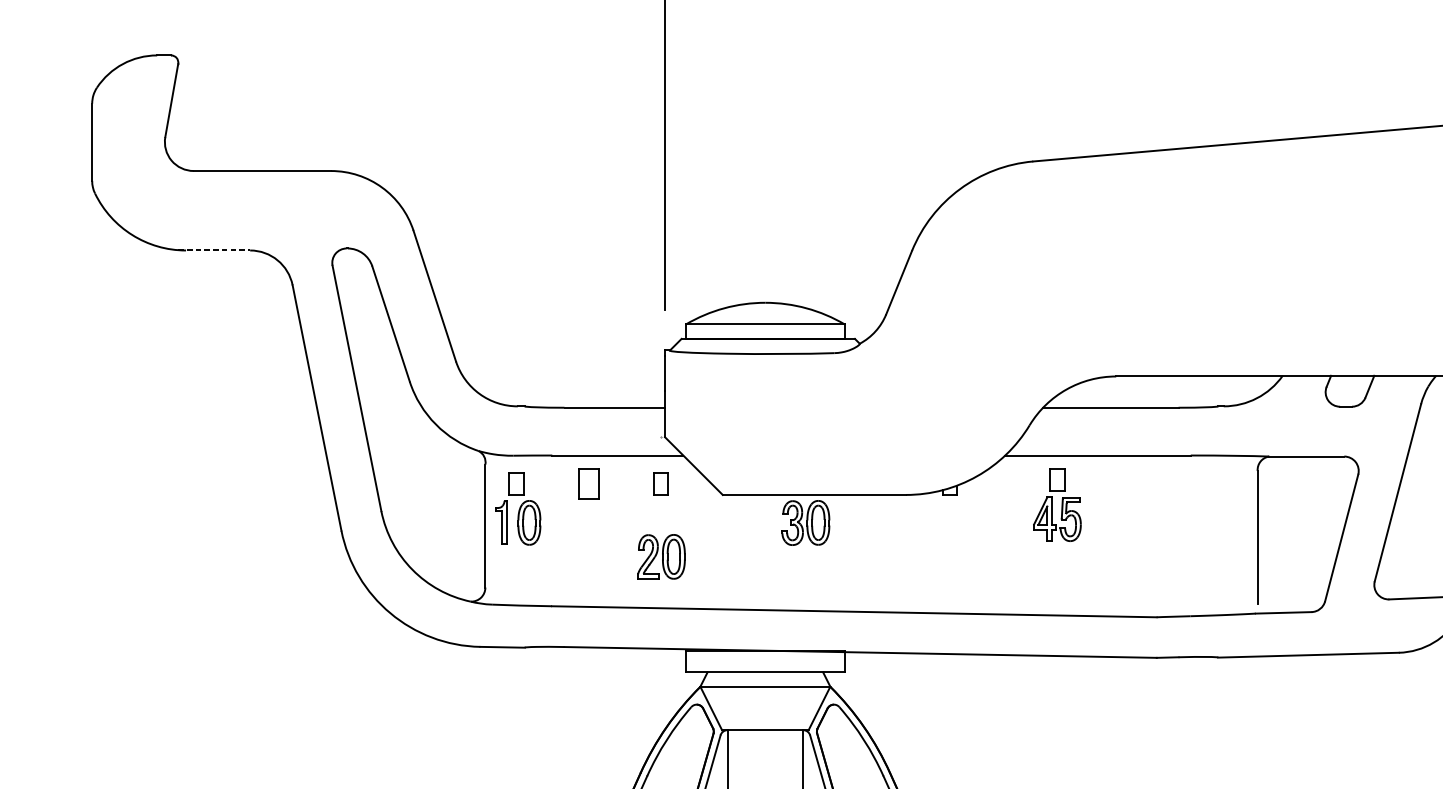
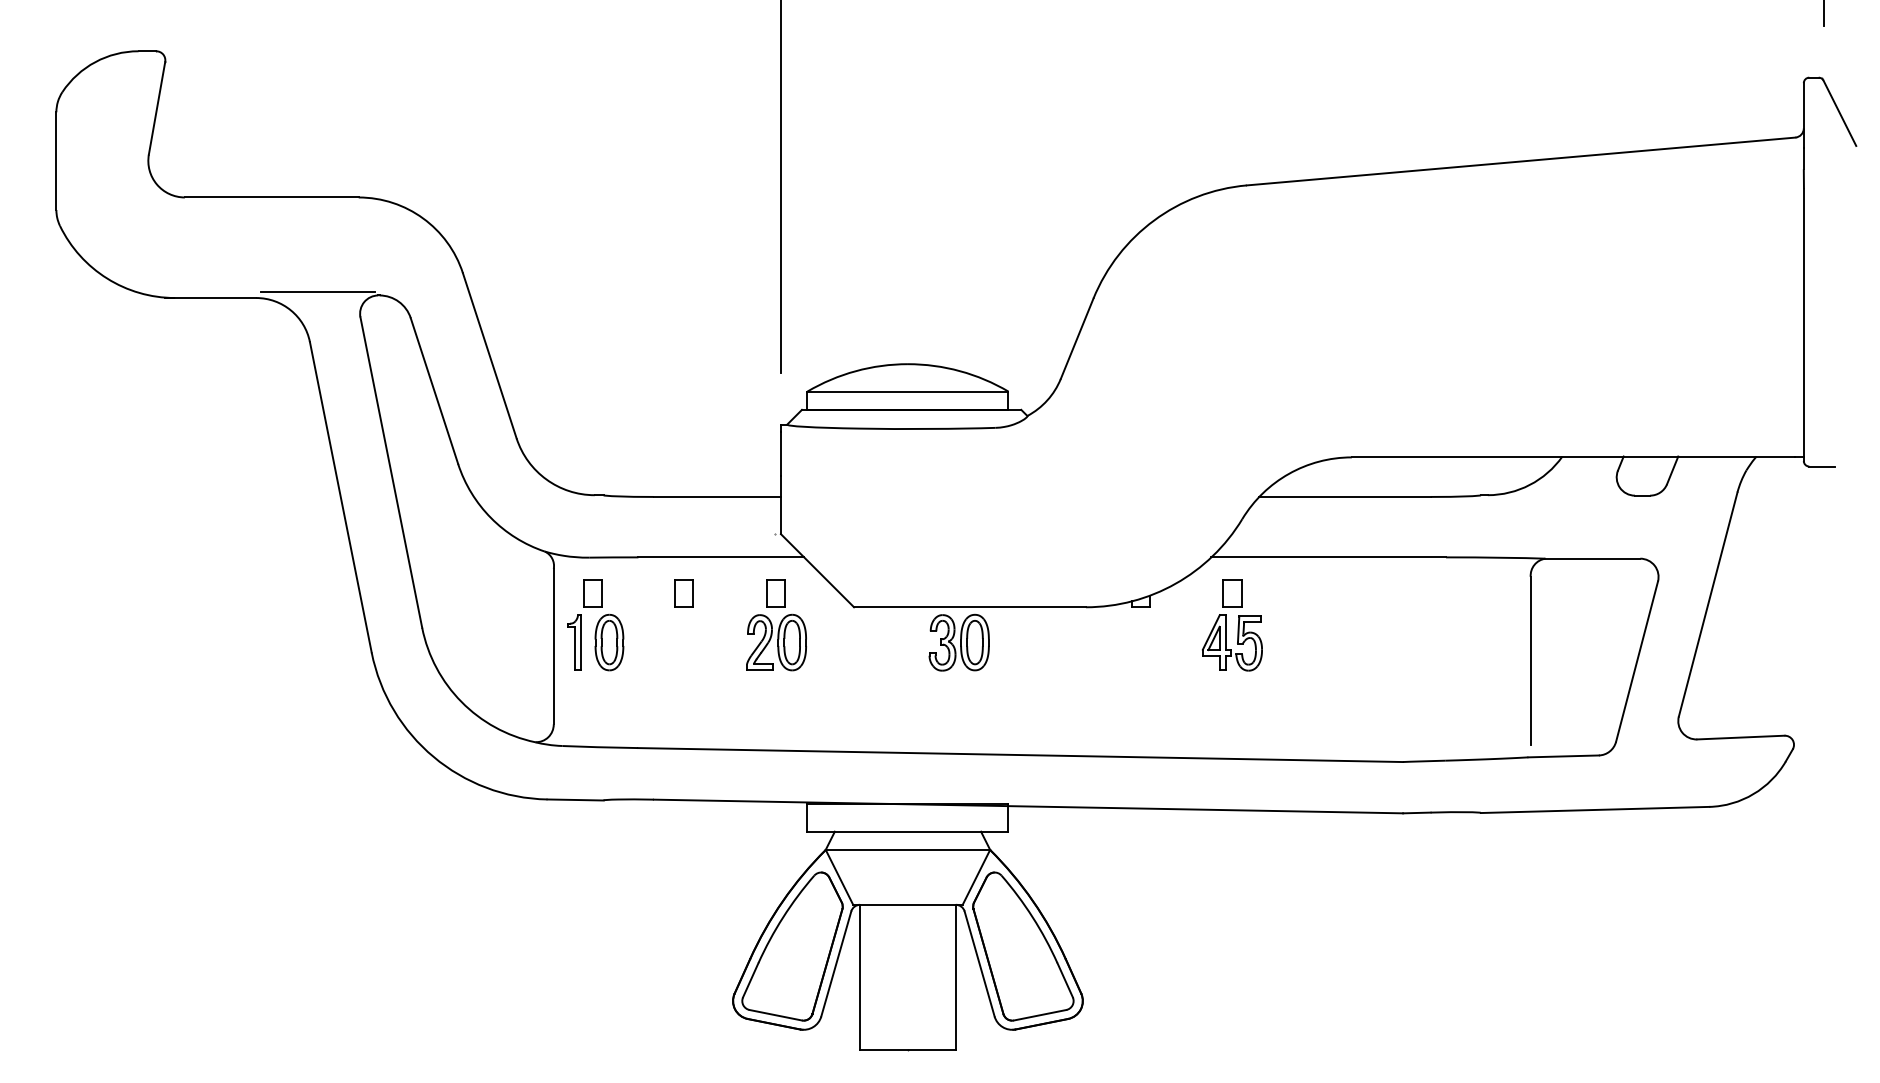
line: (298, 245) -> (317, 291), added
line: (214, 250) -> (211, 298), dashed -> solid
part: (587, 484) -> (683, 593), size x0.71
part: (1057, 505) -> (1232, 625), moved
part: (661, 556) -> (776, 642), moved

